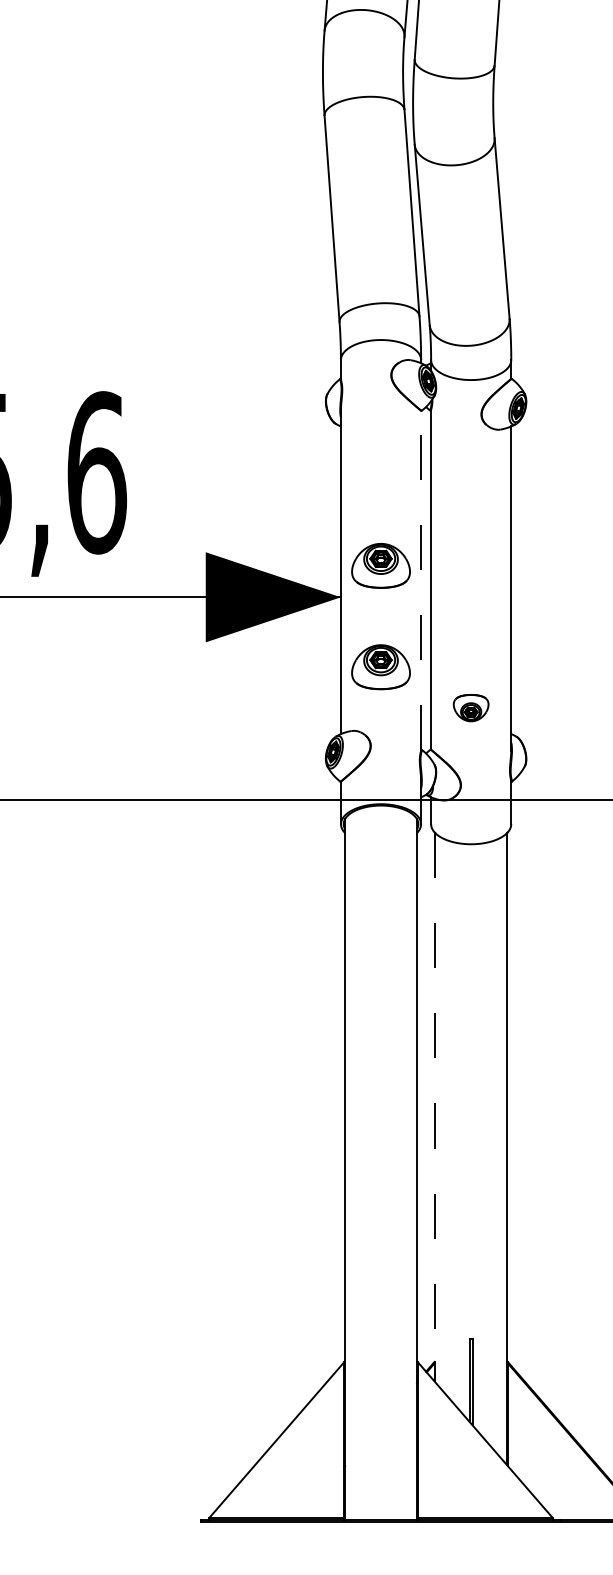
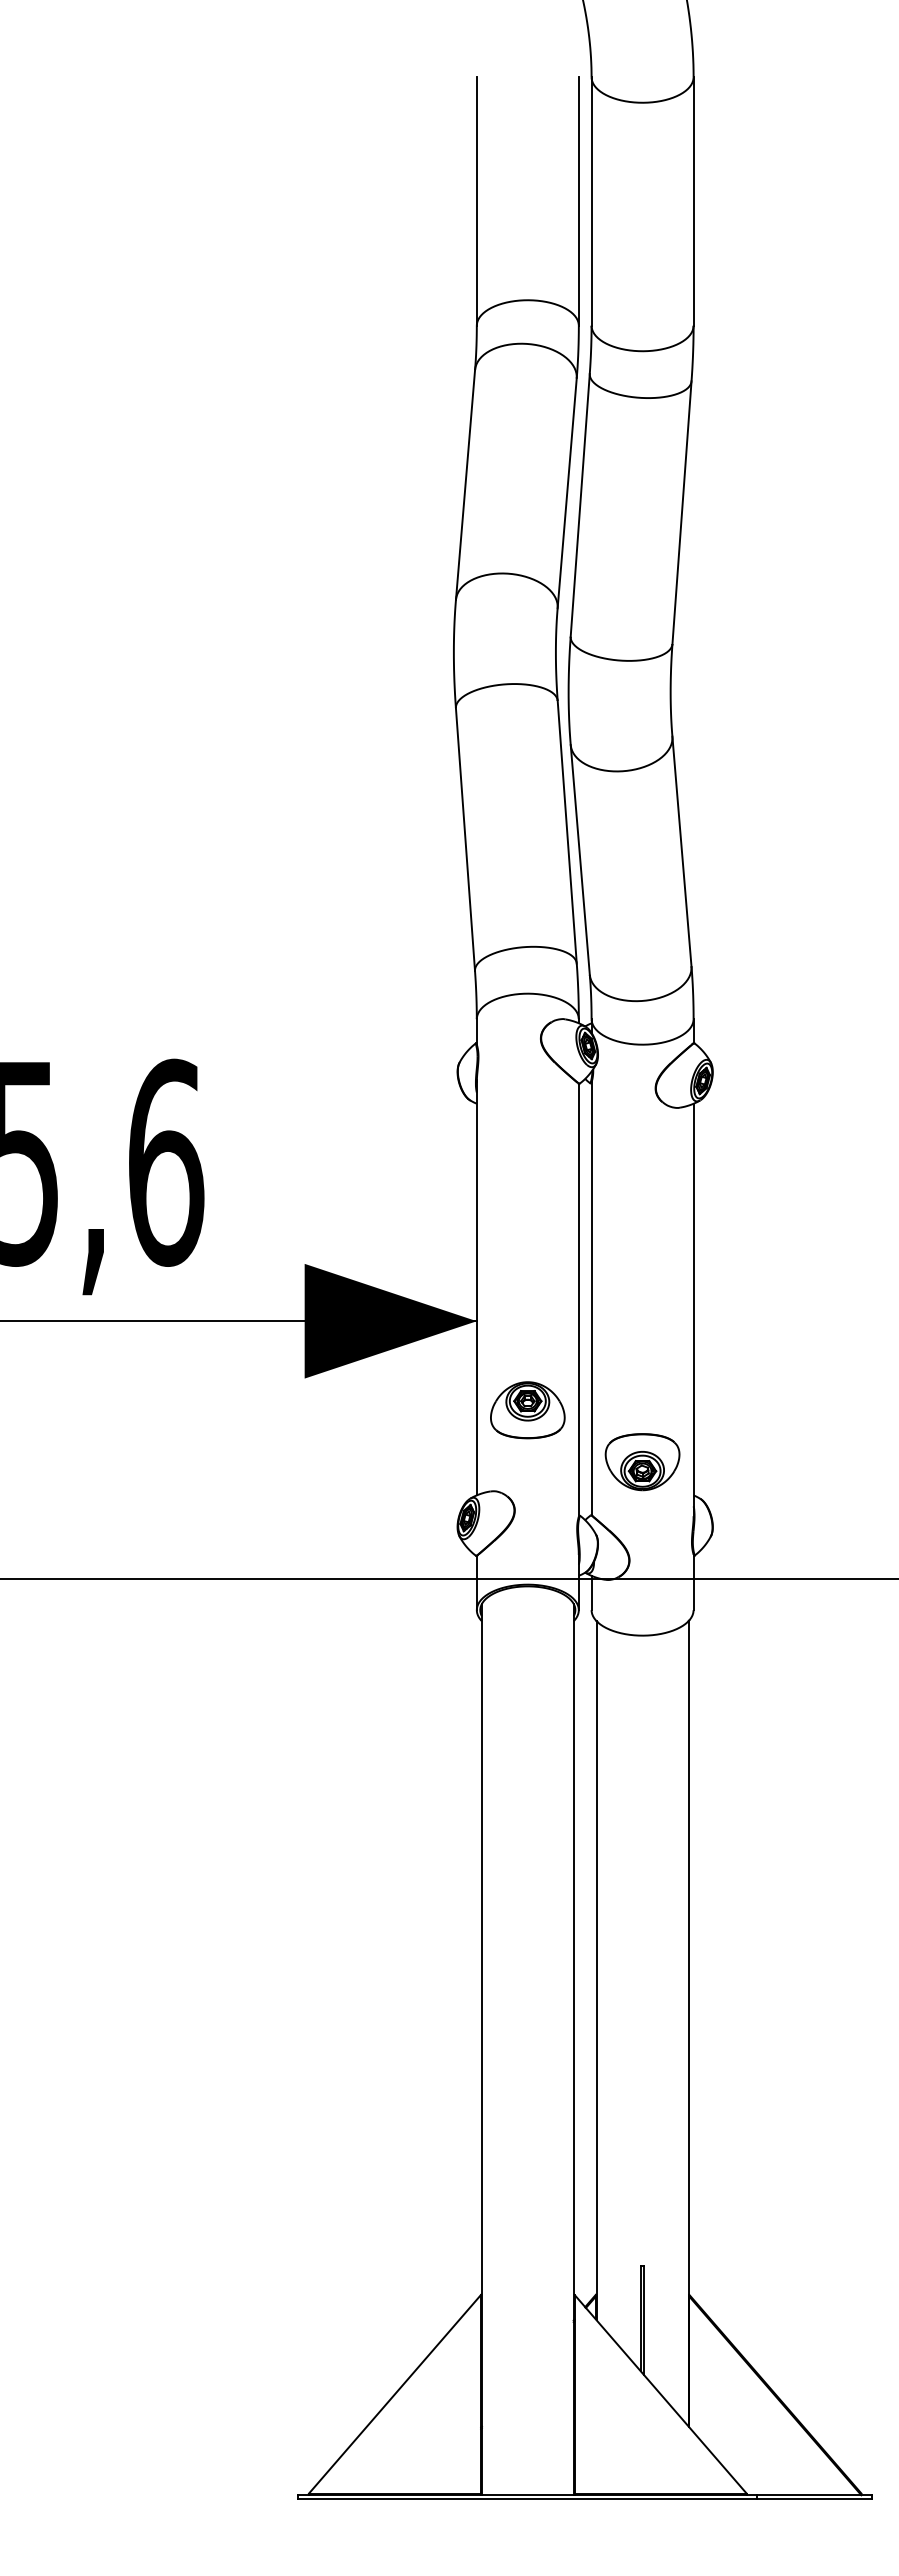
part: (380, 566) -> (527, 1281), removed
line: (420, 580) -> (578, 1299), dashed -> solid
part: (471, 708) -> (642, 1462), size x1.67
line: (434, 1107) -> (596, 1970), dashed -> solid

